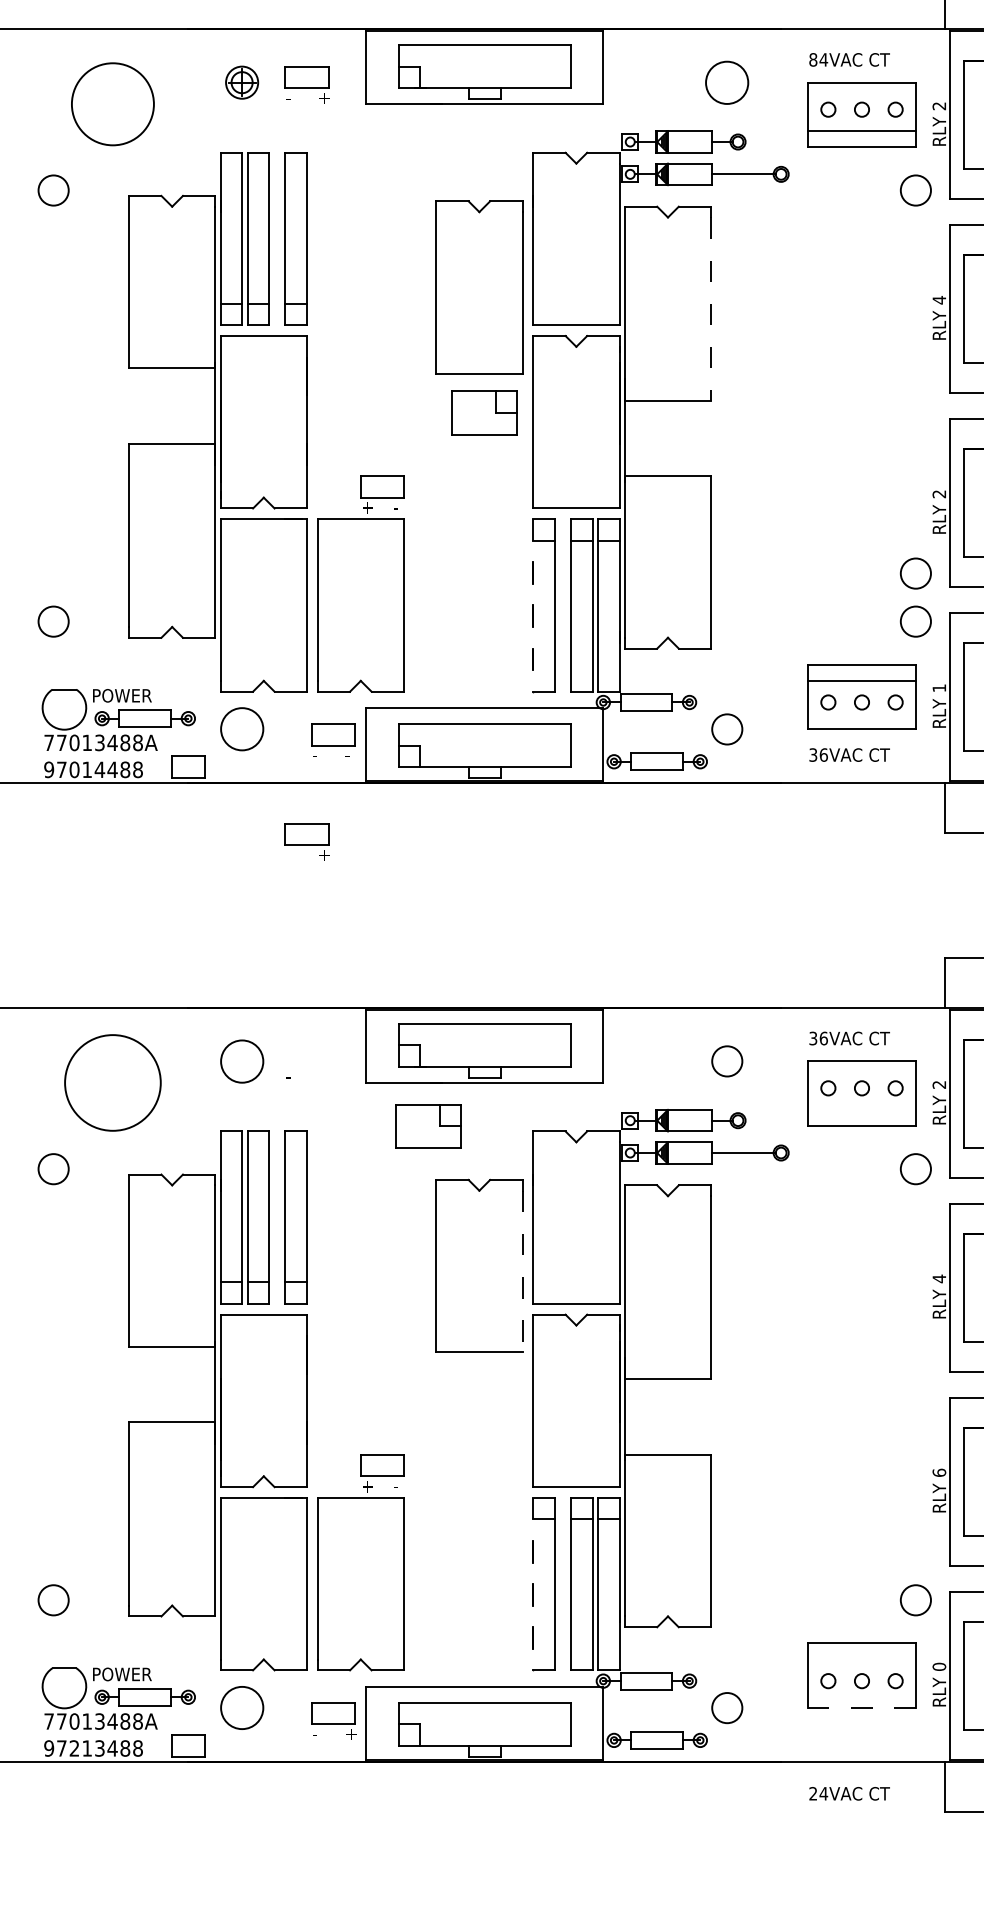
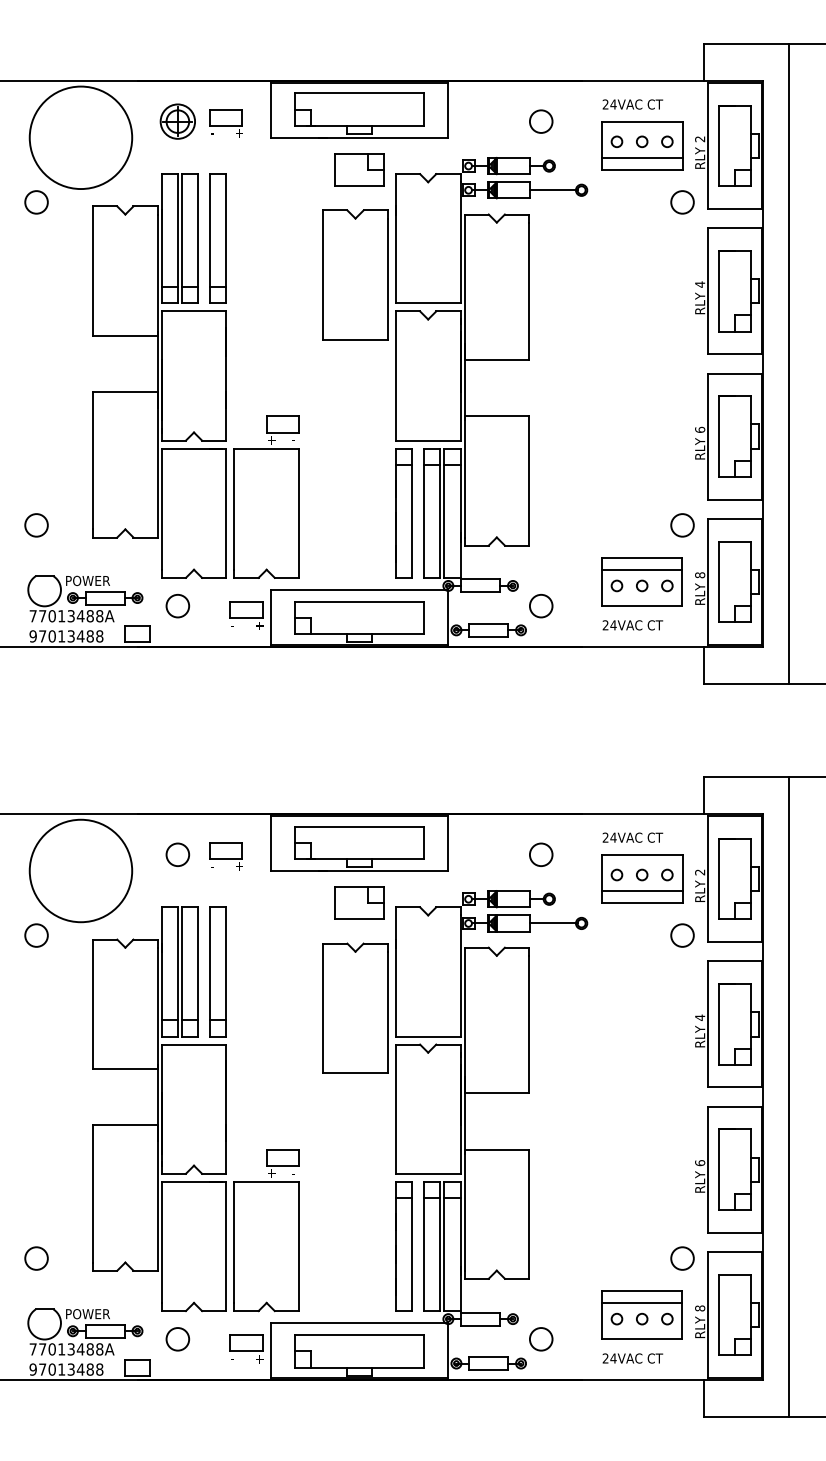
text: (813, 59) -> (605, 104), 84VAC -> 24VAC
part: (241, 82) -> (177, 121), size x1.43
circle: (727, 82) -> (541, 121), size x0.71
circle: (112, 103) -> (80, 137), size x1.67
line: (711, 309) -> (529, 291), dashed -> solid
part: (484, 412) -> (359, 169), moved
text: (939, 493) -> (700, 429), 2 -> 6
circle: (915, 573) -> (682, 489), removed
line: (532, 605) -> (395, 513), dashed -> solid
text: (939, 688) -> (700, 575), 1 -> 8
circle: (241, 729) -> (177, 606), size x0.71
text: (351, 755) -> (259, 625), - -> +
text: (818, 755) -> (609, 625), 36VAC -> 24VAC
text: (100, 769) -> (71, 636), 97014488 -> 97013488
part: (305, 842) -> (225, 856), moved
text: (818, 1038) -> (609, 837), 36VAC -> 24VAC
circle: (241, 1060) -> (177, 854), size x0.71
circle: (112, 1082) -> (80, 870), size x1.43
line: (861, 1110) -> (641, 891), added
part: (428, 1125) -> (359, 902), moved
line: (522, 1271) -> (387, 1012), dashed -> solid
line: (532, 1584) -> (395, 1246), dashed -> solid
line: (861, 1658) -> (641, 1302), added
text: (938, 1666) -> (699, 1308), 0 -> 8
circle: (241, 1708) -> (177, 1339), size x0.71
line: (861, 1708) -> (641, 1339), dashed -> solid
text: (73, 1748) -> (51, 1369), 97213488 -> 97013488
text: (849, 1793) -> (632, 1358), moved

